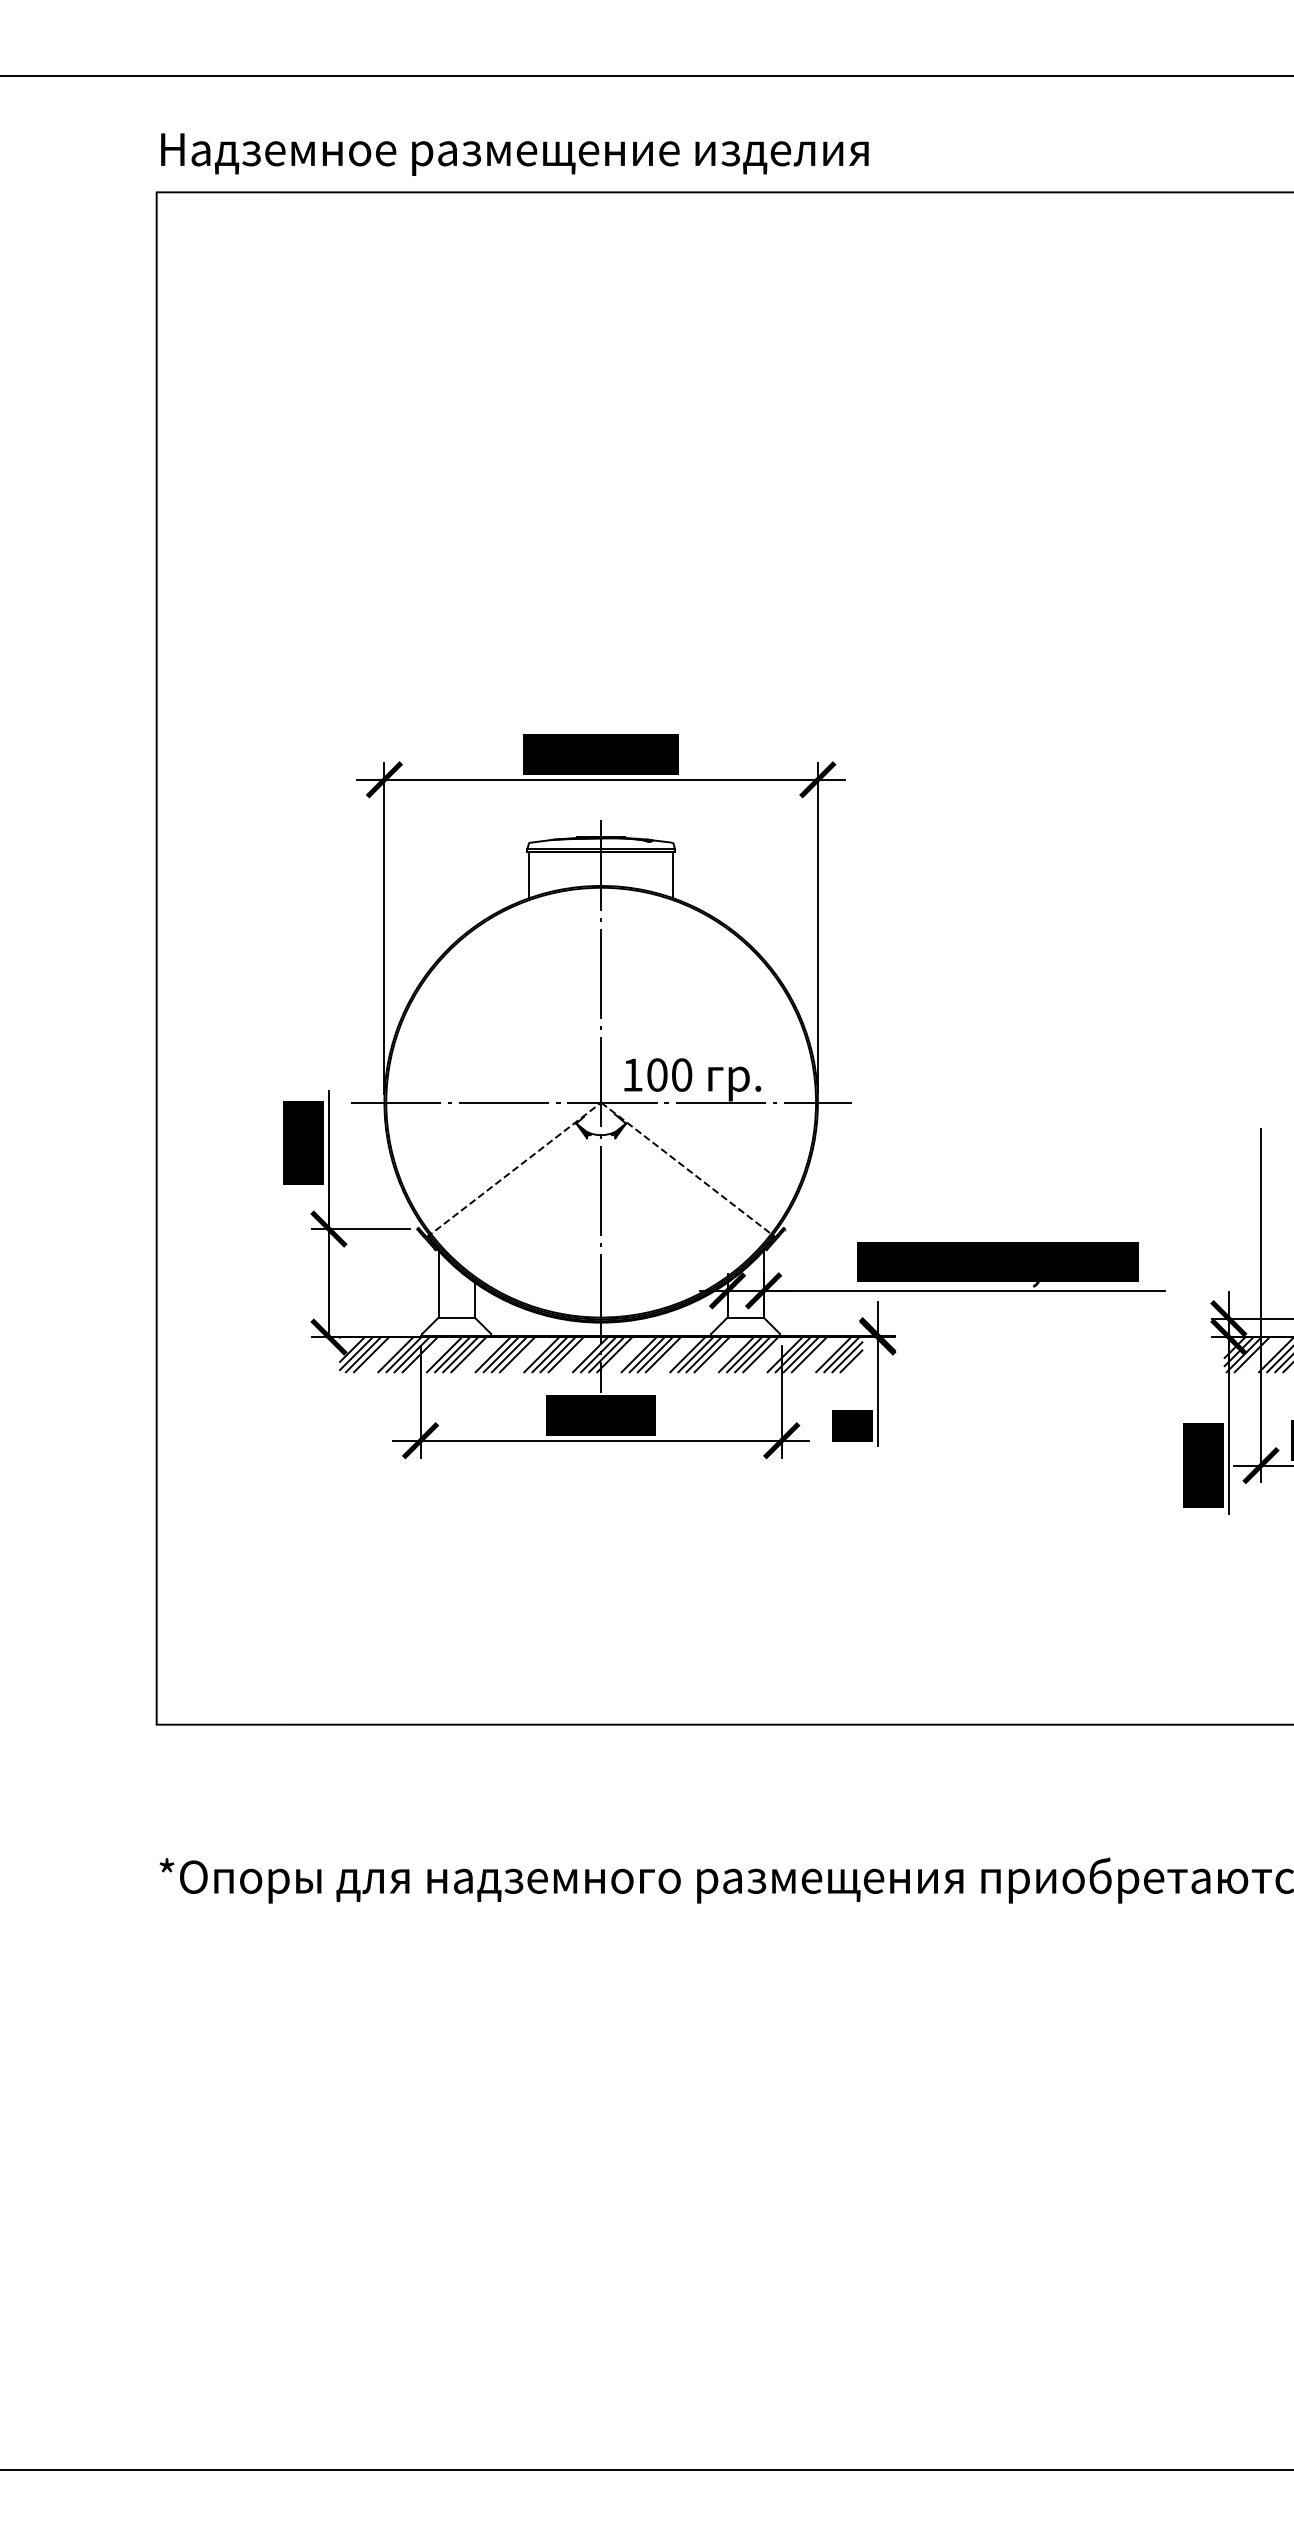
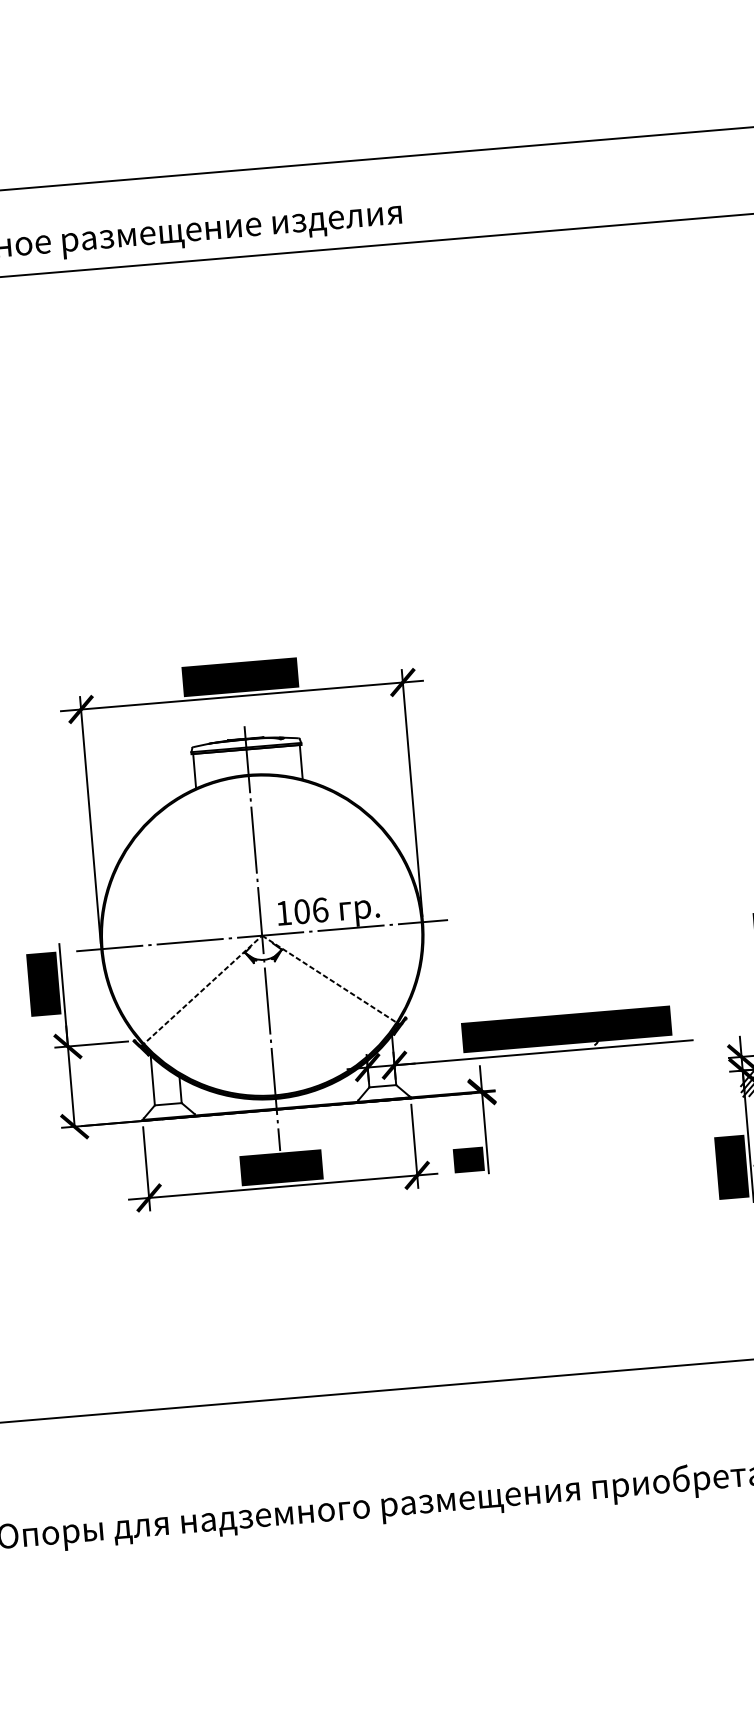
text: (682, 1074) -> (320, 909), 100 -> 106
hatch: (601, 1354) -> (278, 1122), removed

